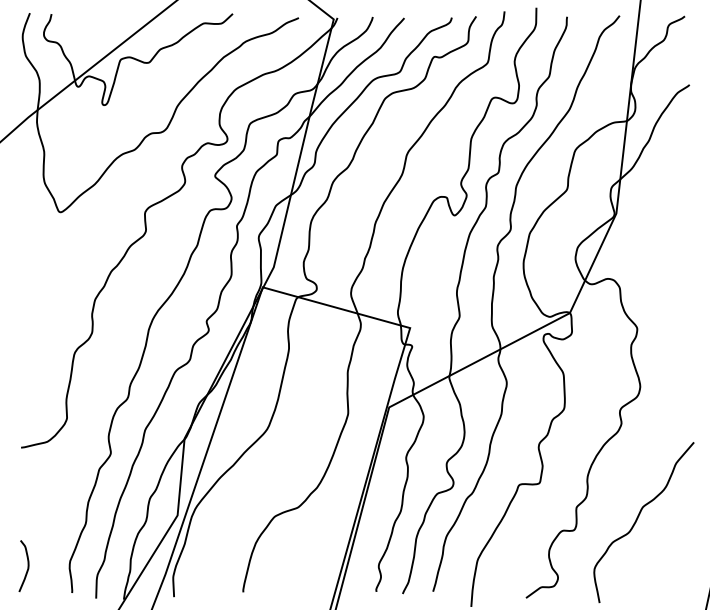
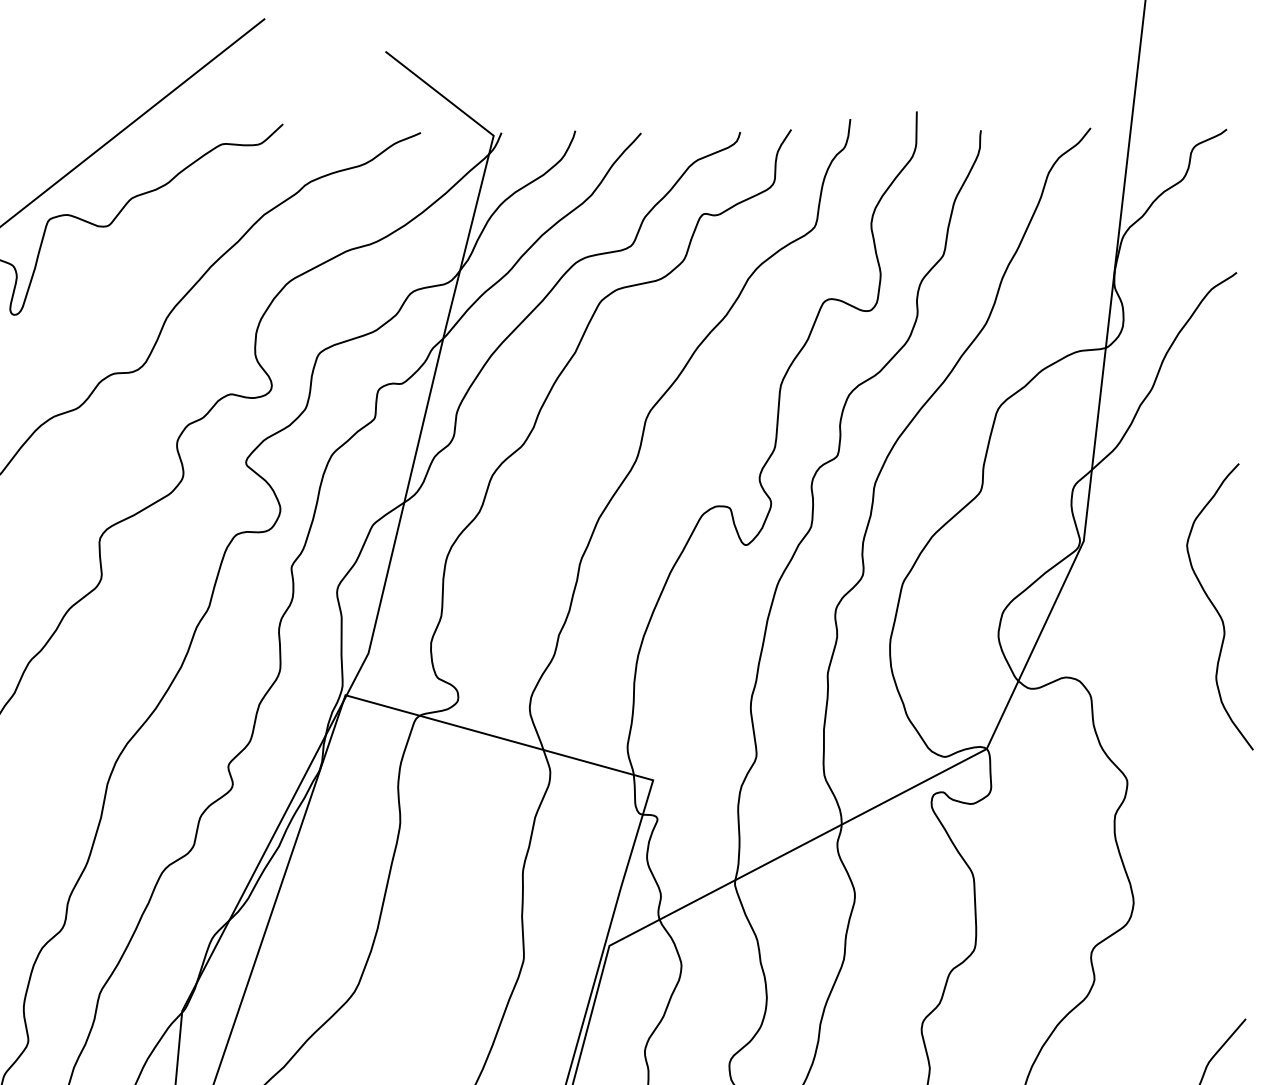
curve: (680, 245) -> (1217, 607), added

